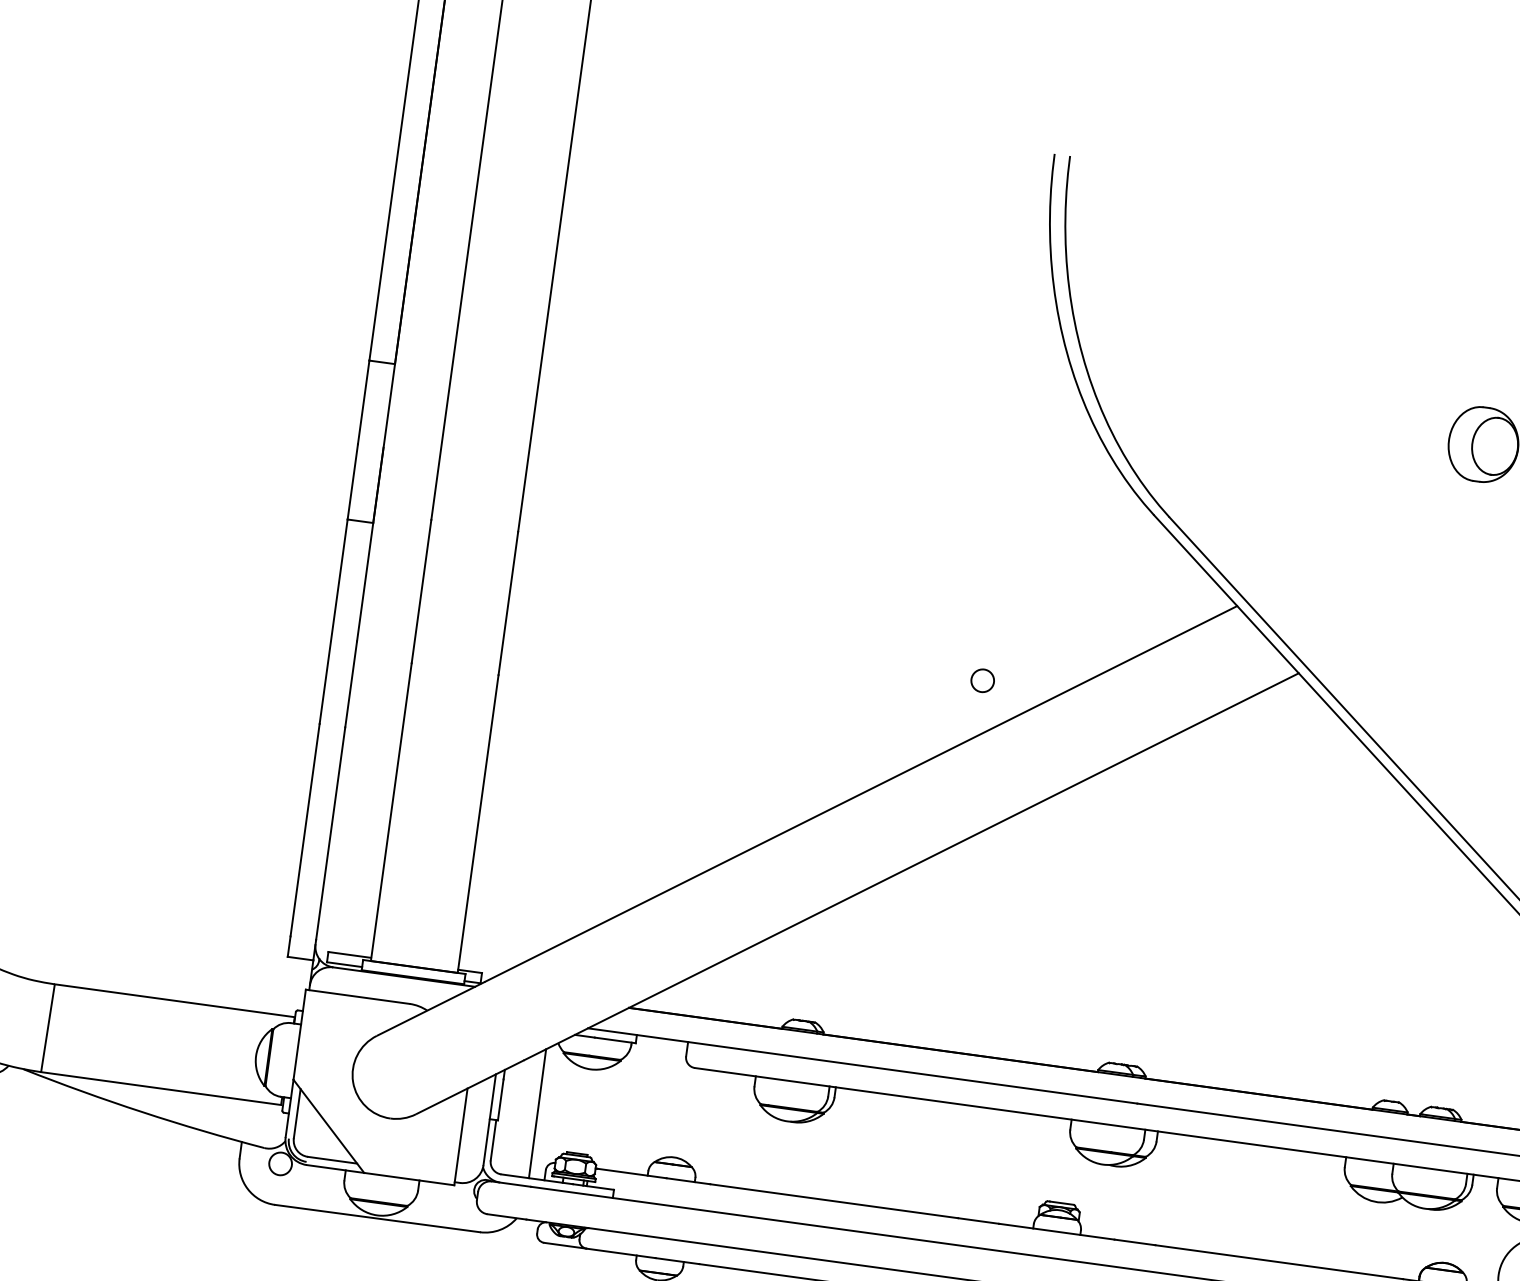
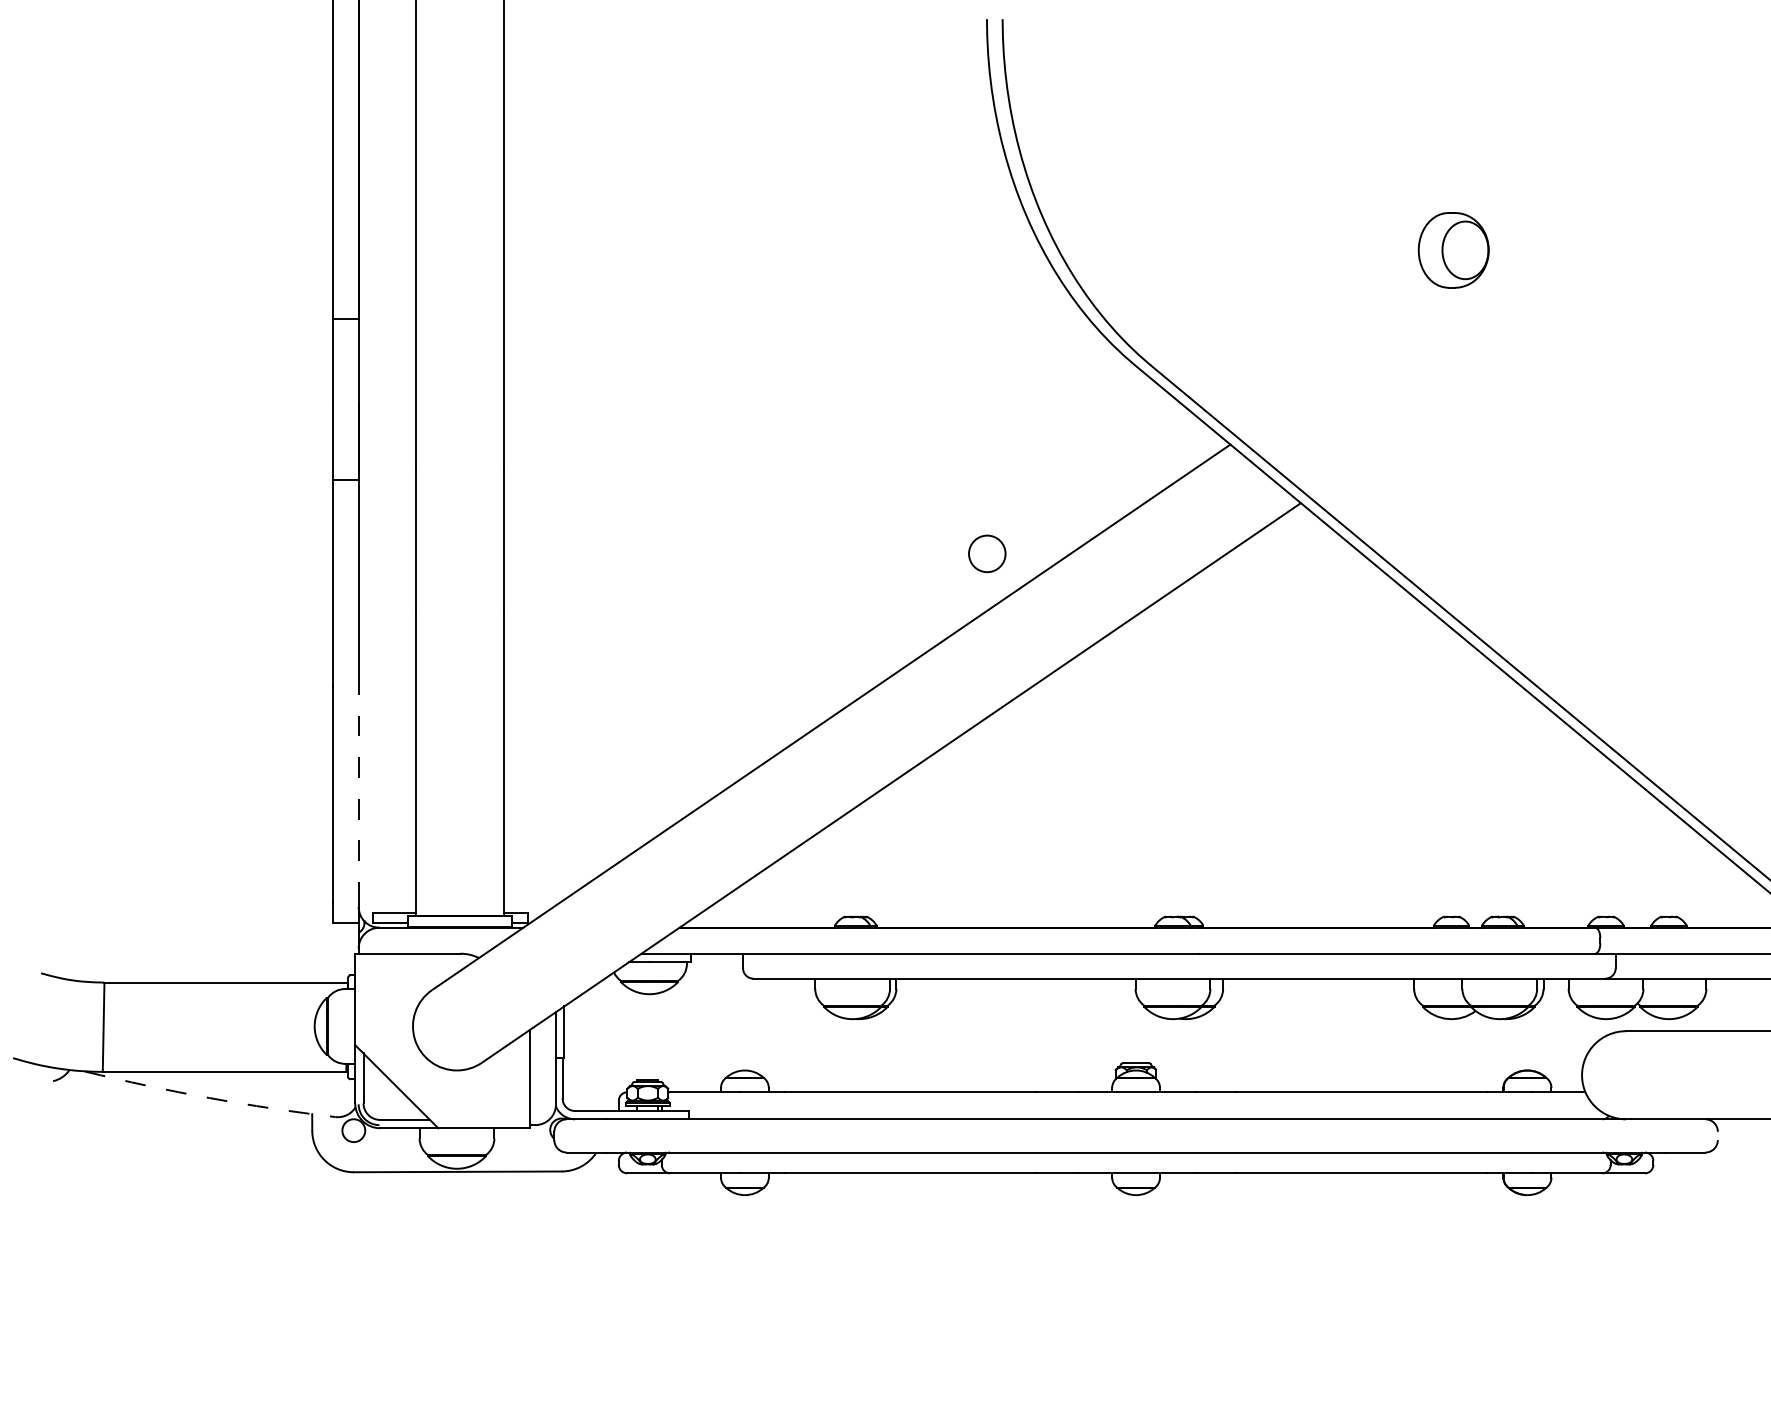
circle: (982, 680) -> (986, 553), size x1.6
line: (330, 833) -> (358, 794), solid -> dashed
arc: (142, 1112) -> (209, 1098), solid -> dashed
line: (537, 1113) -> (602, 1045), removed

